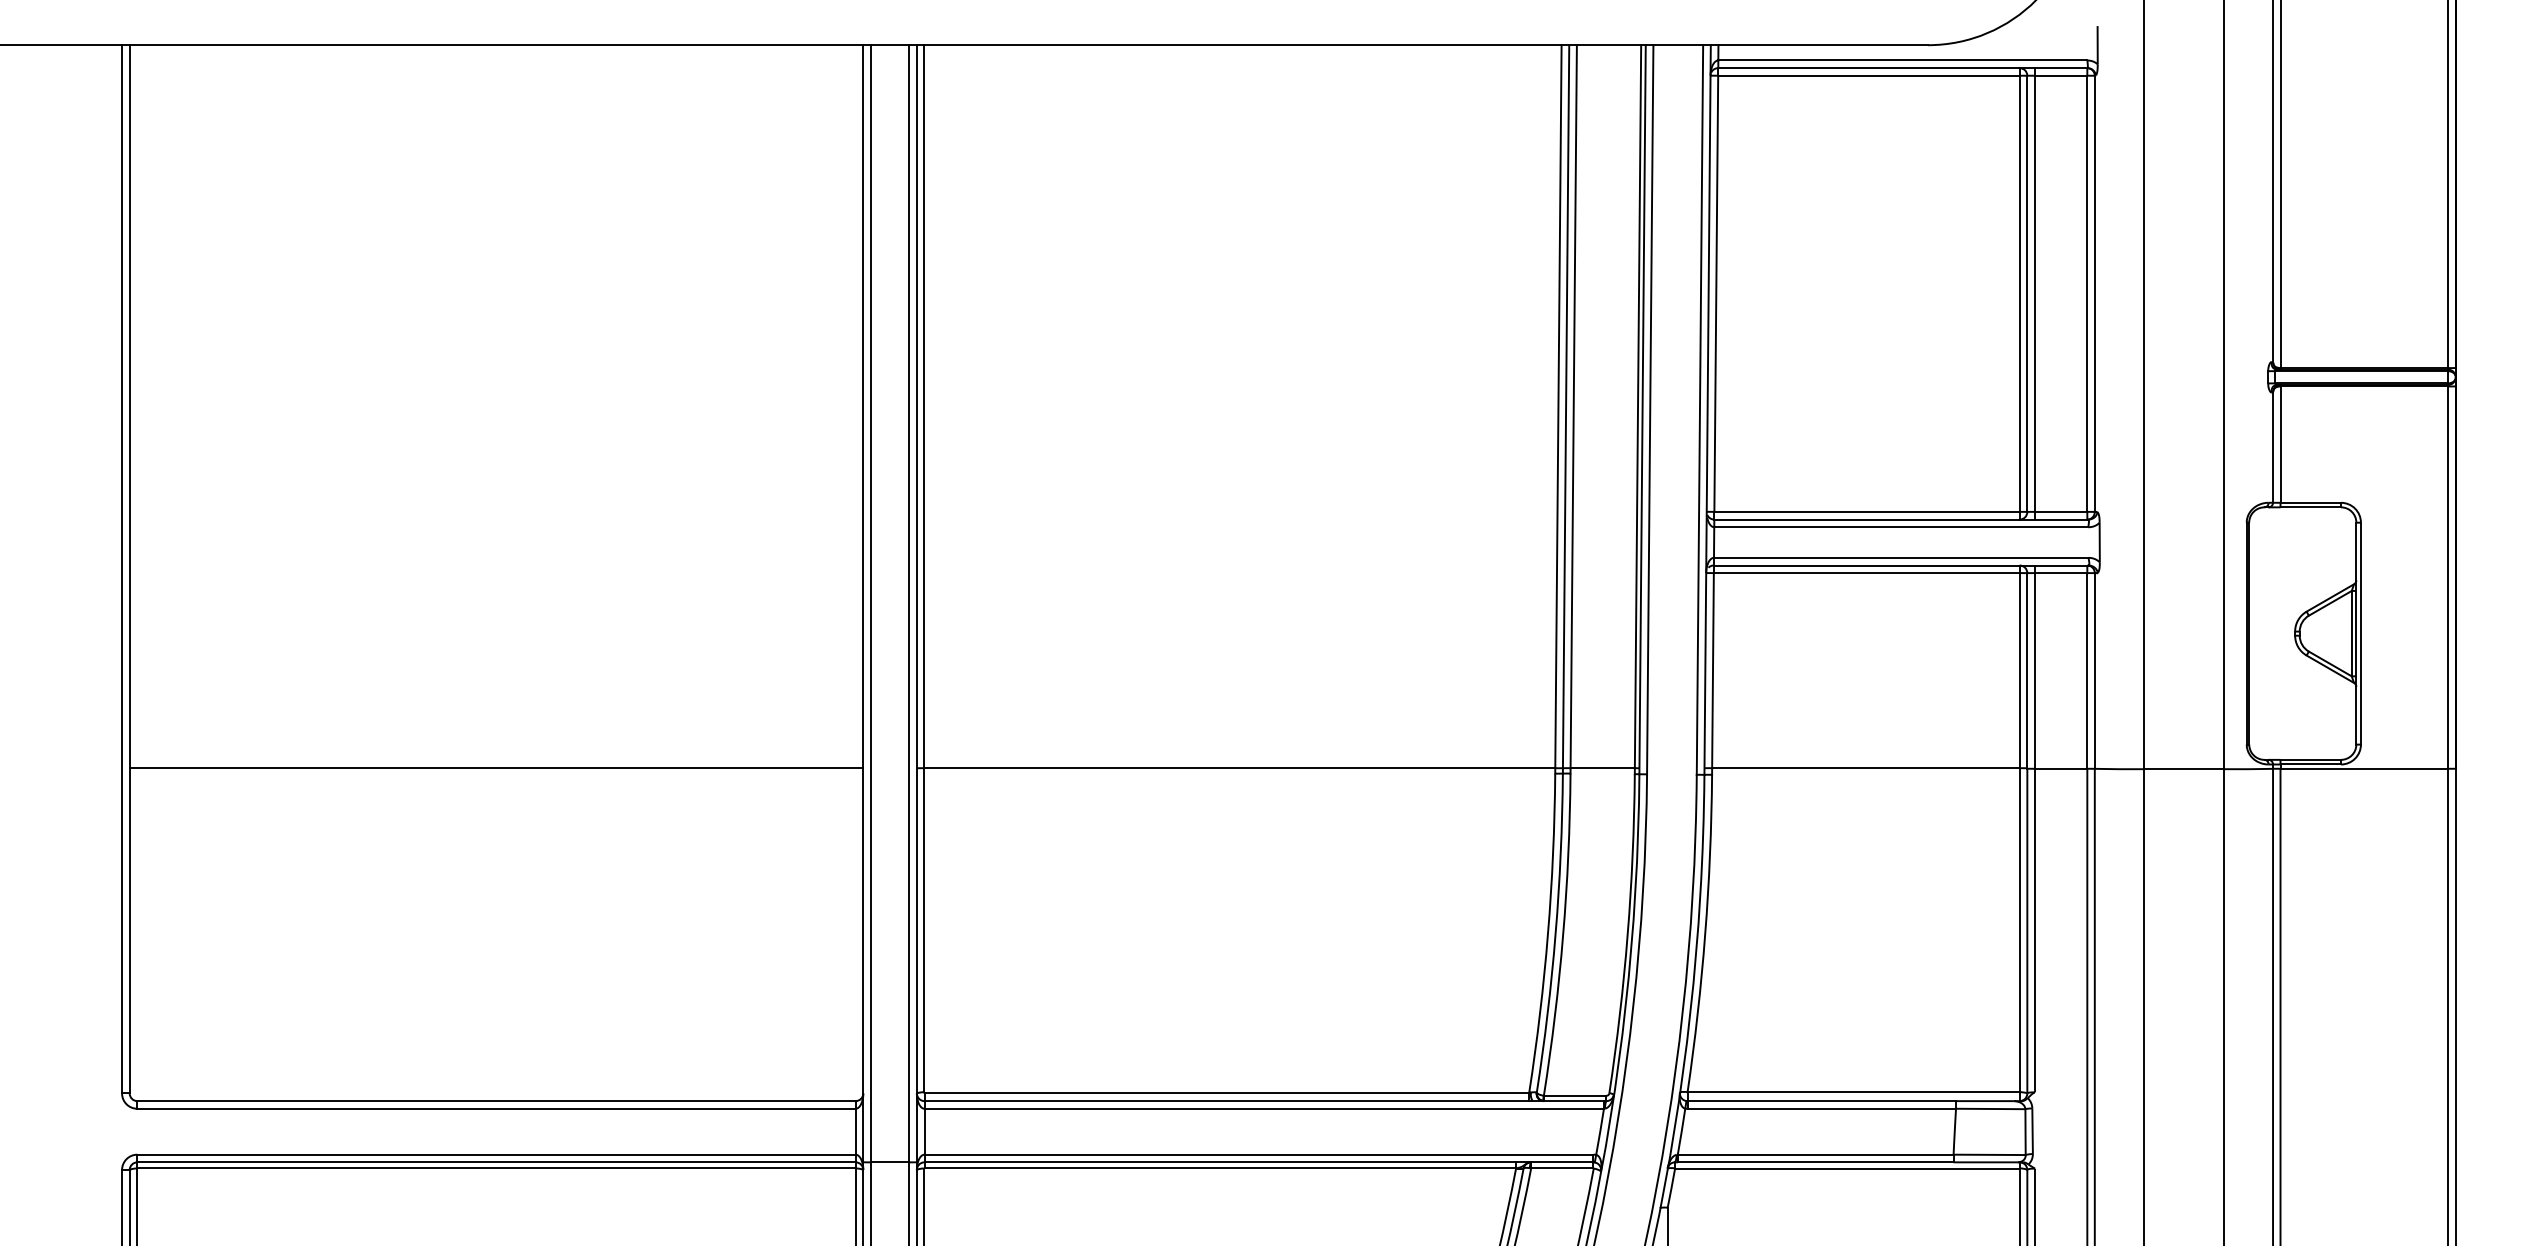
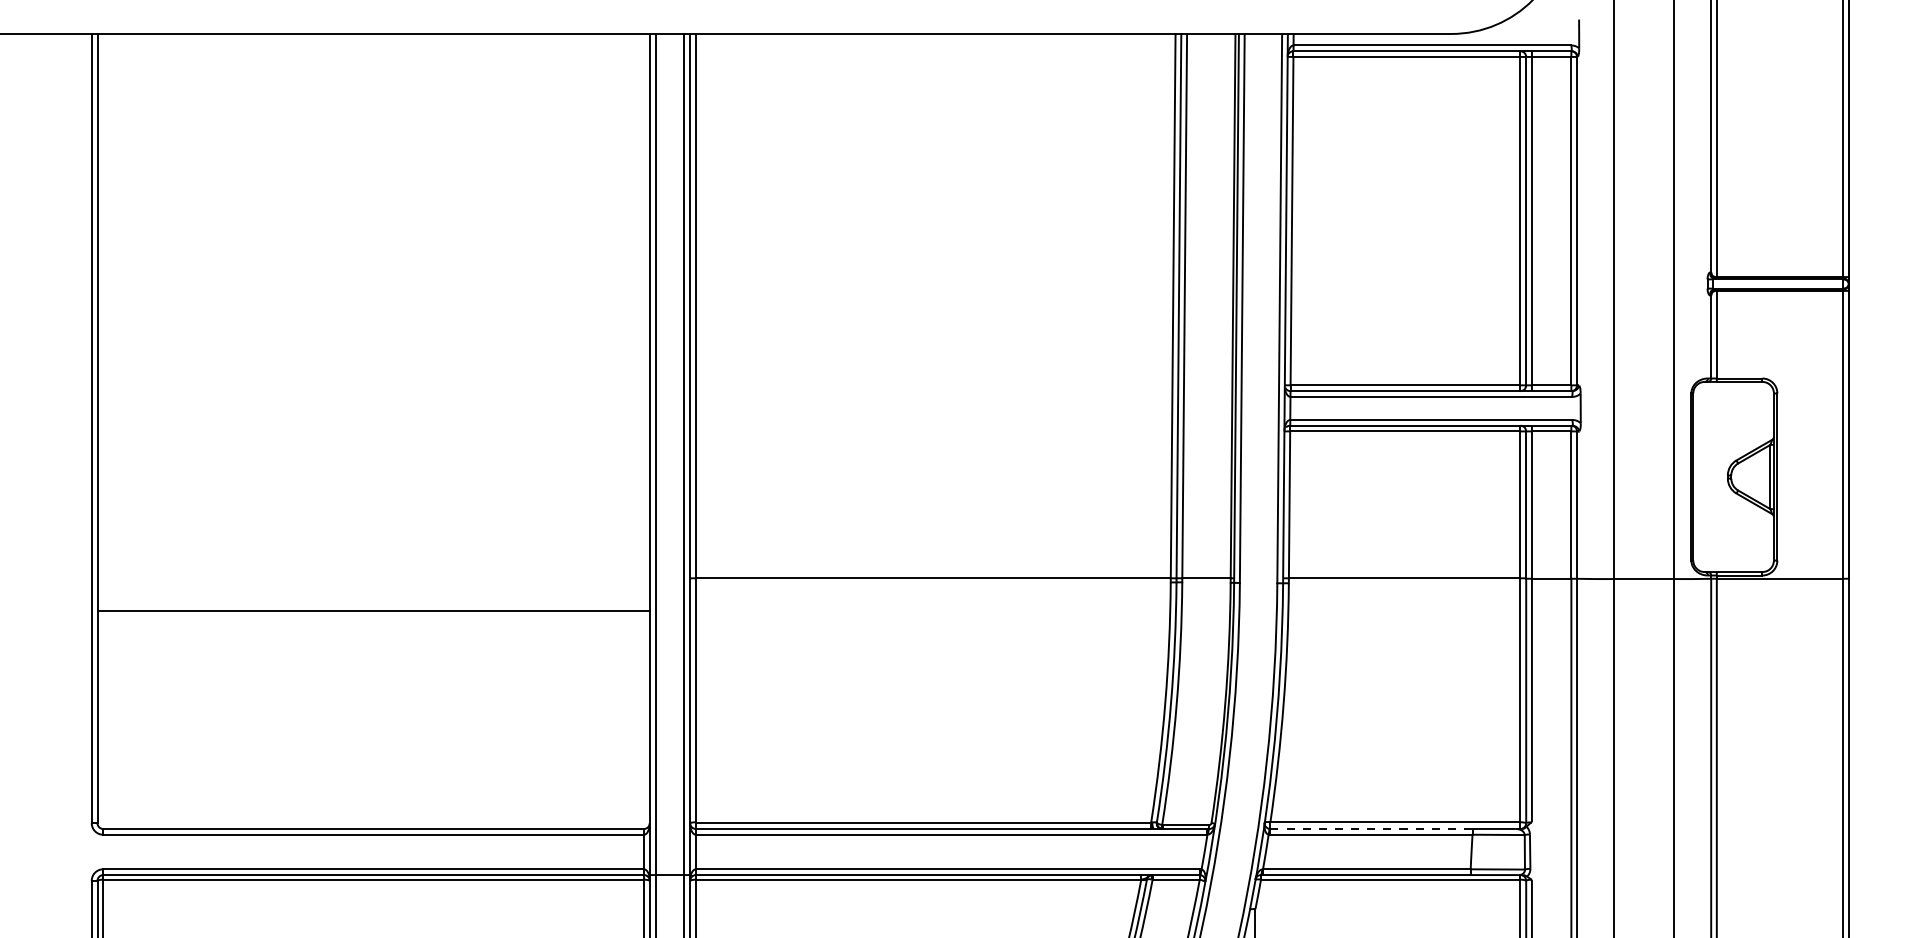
line: (496, 768) -> (373, 611), moved
line: (1821, 1100) -> (1371, 828), solid -> dashed

